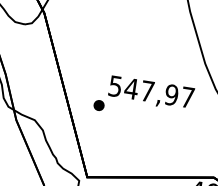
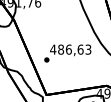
text: (150, 91) -> (70, 49), 547,97 -> 486,63

